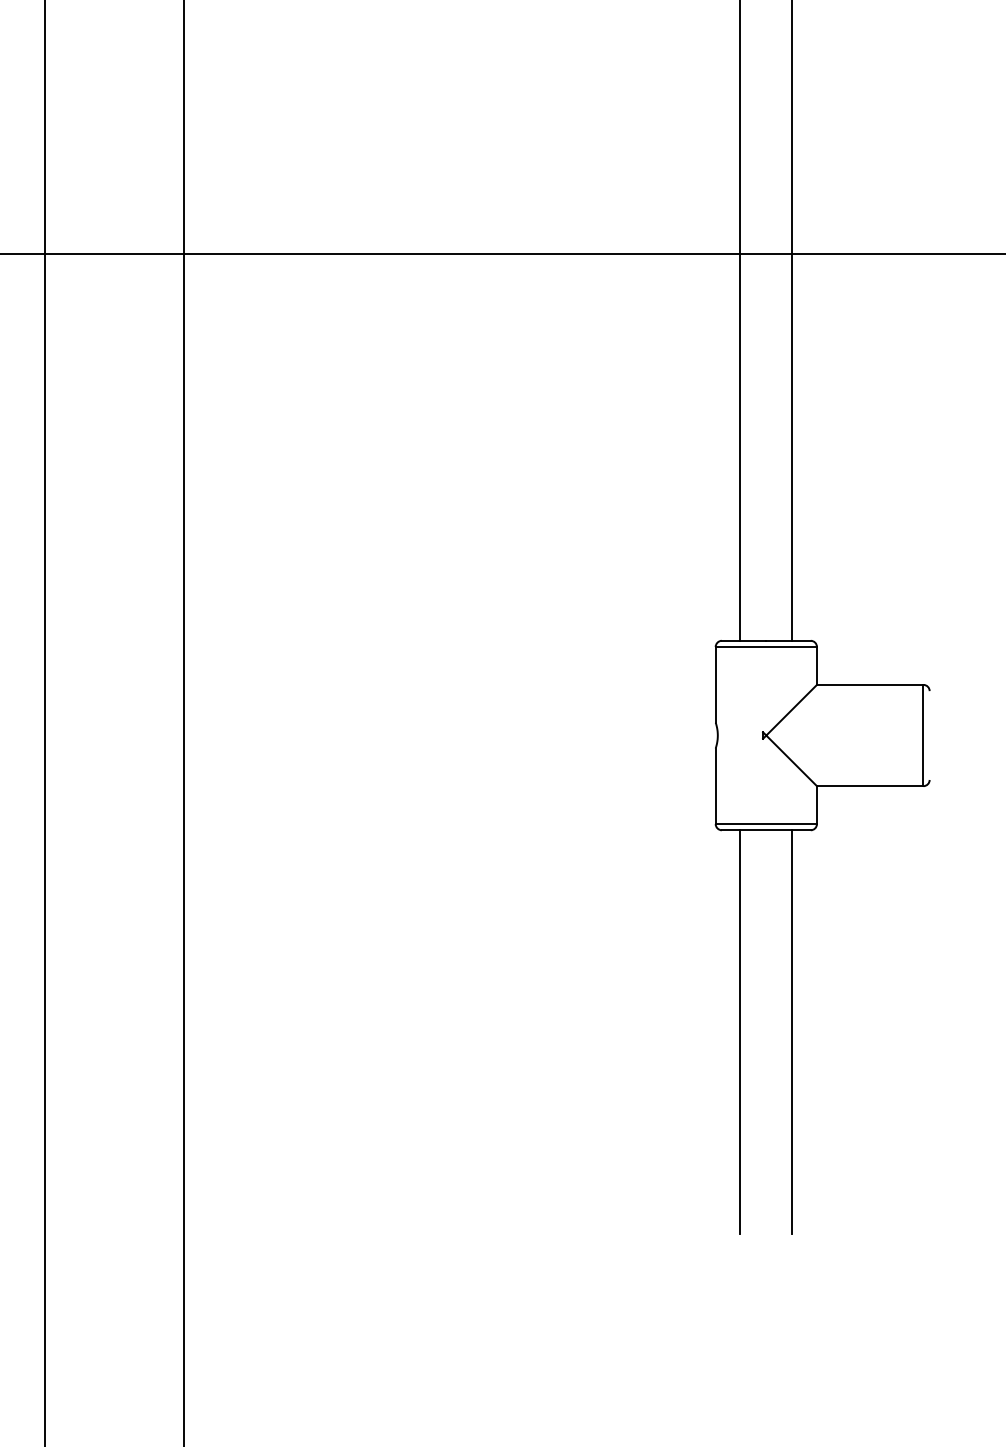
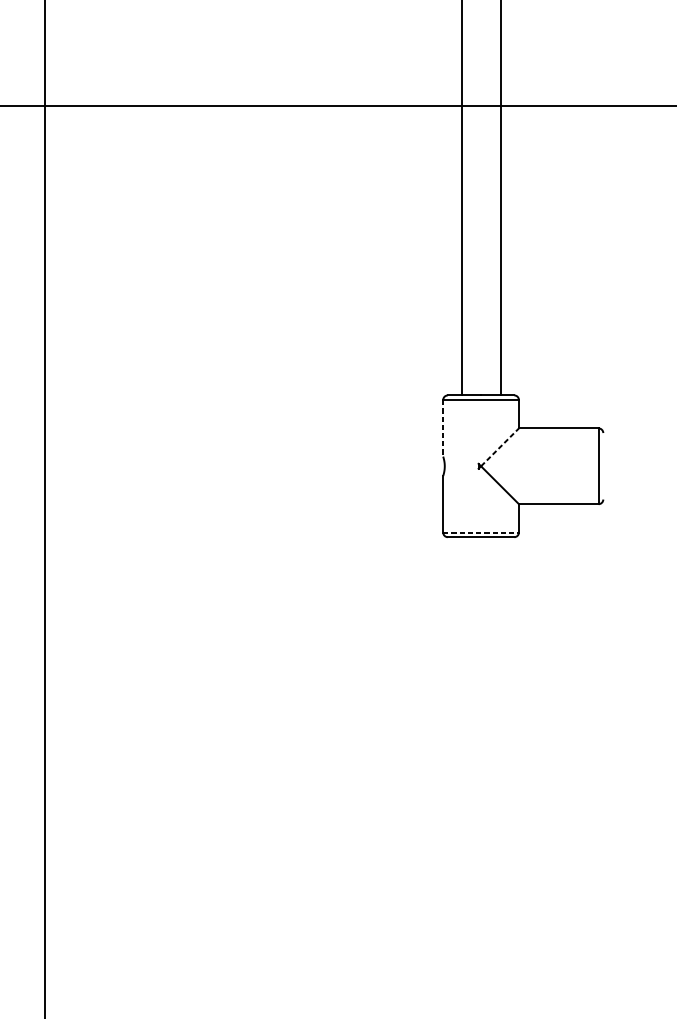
line: (715, 684) -> (443, 428), solid -> dashed
line: (791, 710) -> (499, 447), solid -> dashed
line: (766, 824) -> (481, 532), solid -> dashed
line: (740, 1031) -> (461, 687), removed
line: (792, 1031) -> (500, 687), removed

